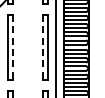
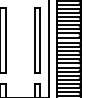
line: (13, 47) -> (5, 40), dashed -> solid
line: (42, 47) -> (34, 40), dashed -> solid

